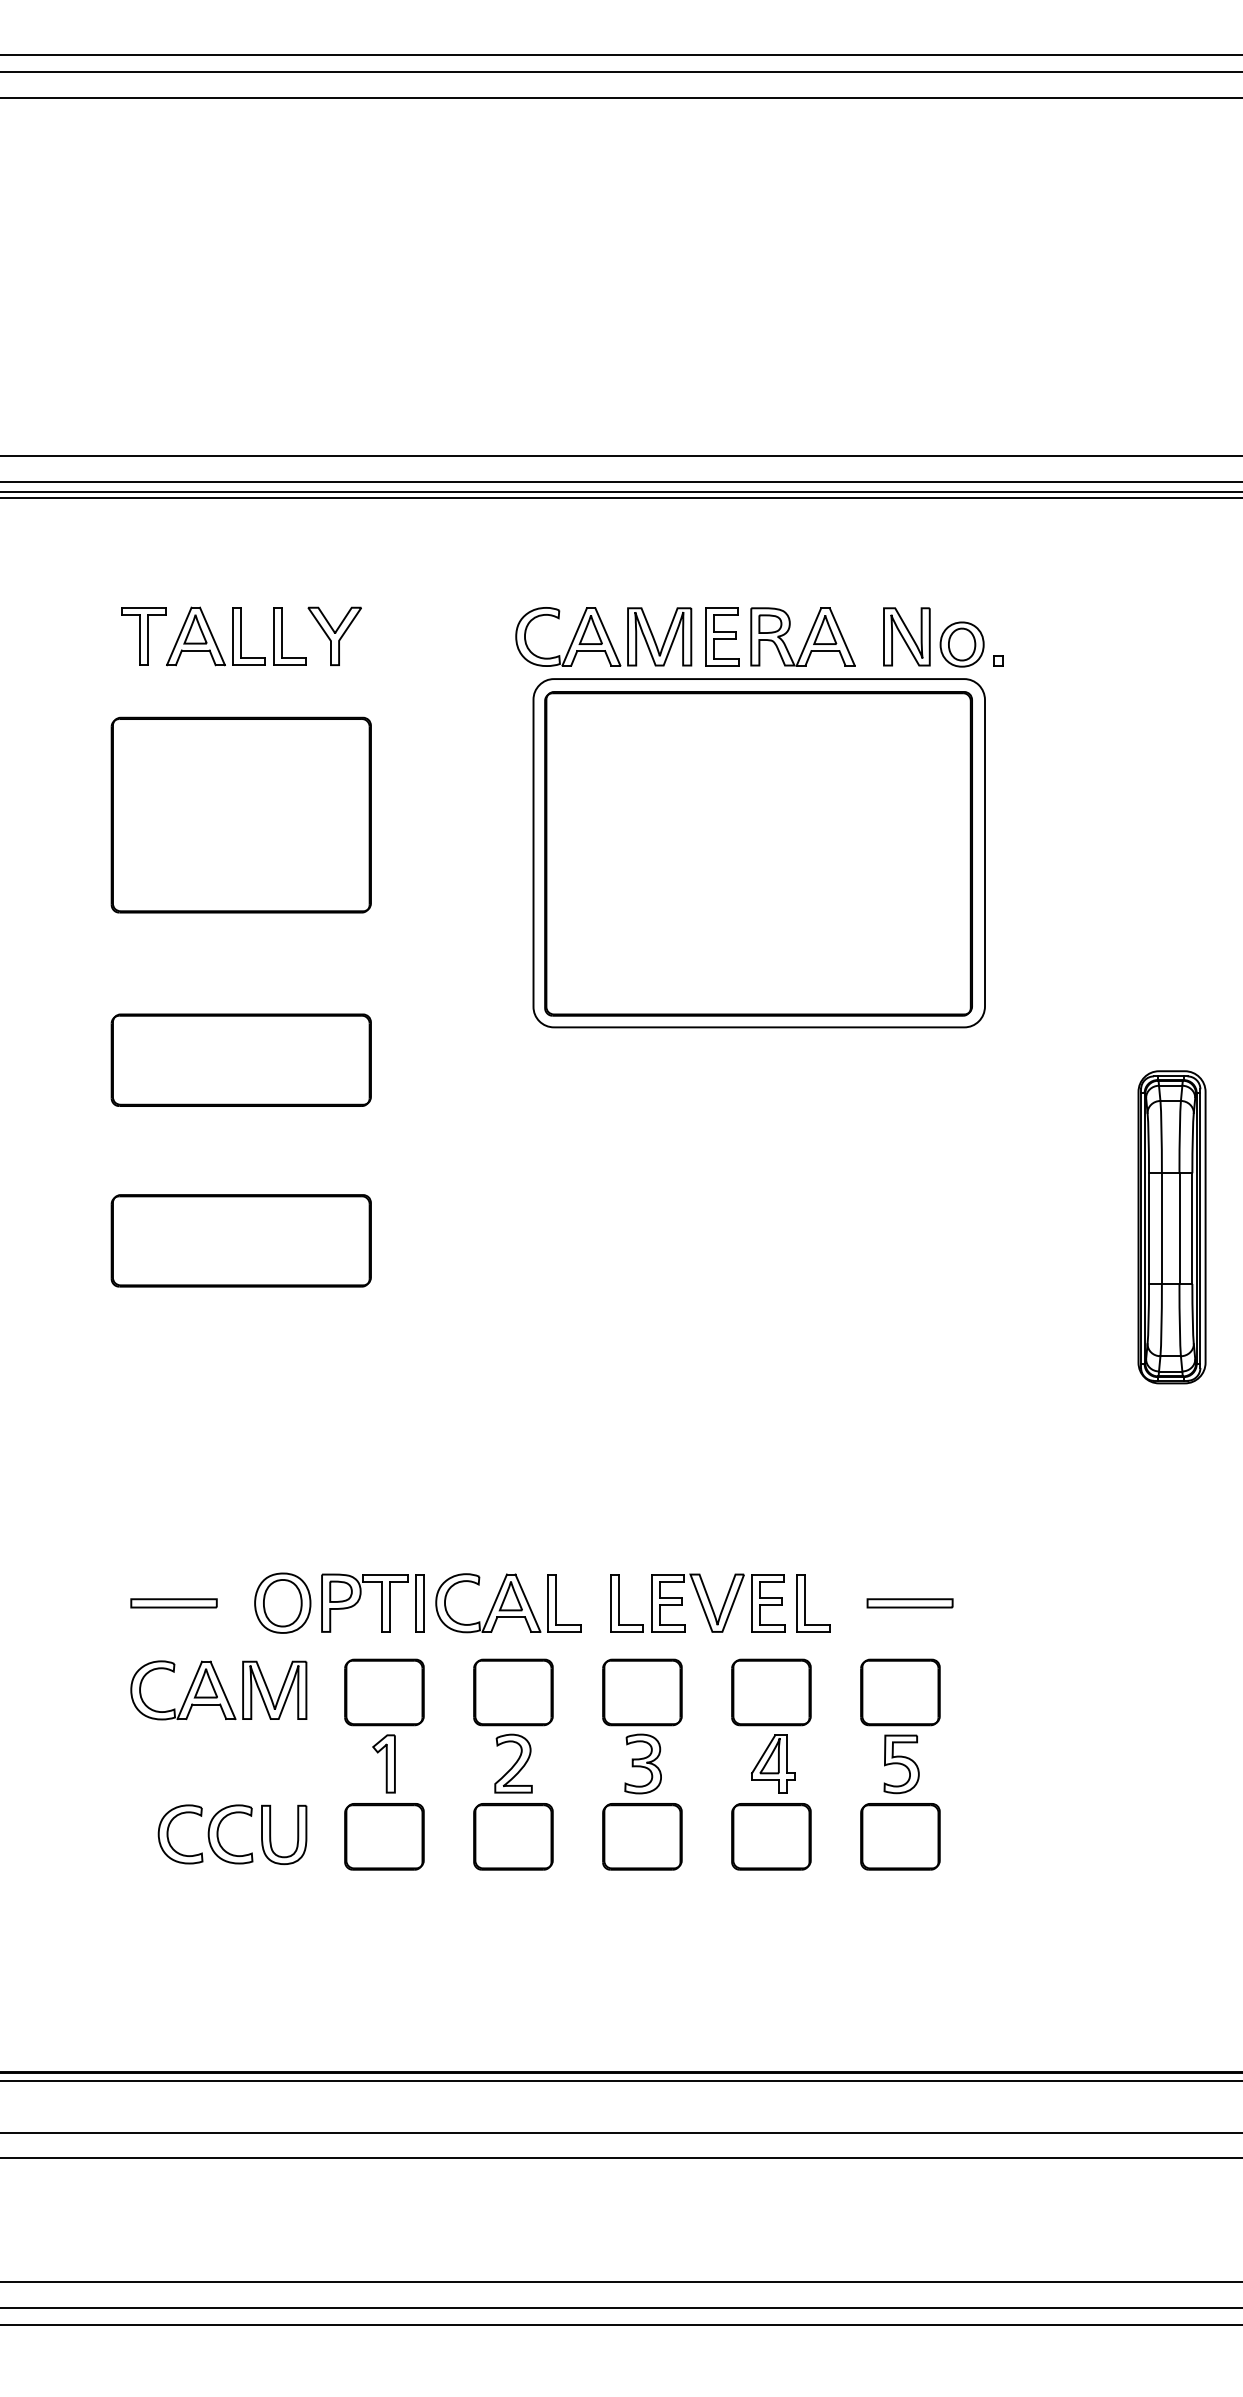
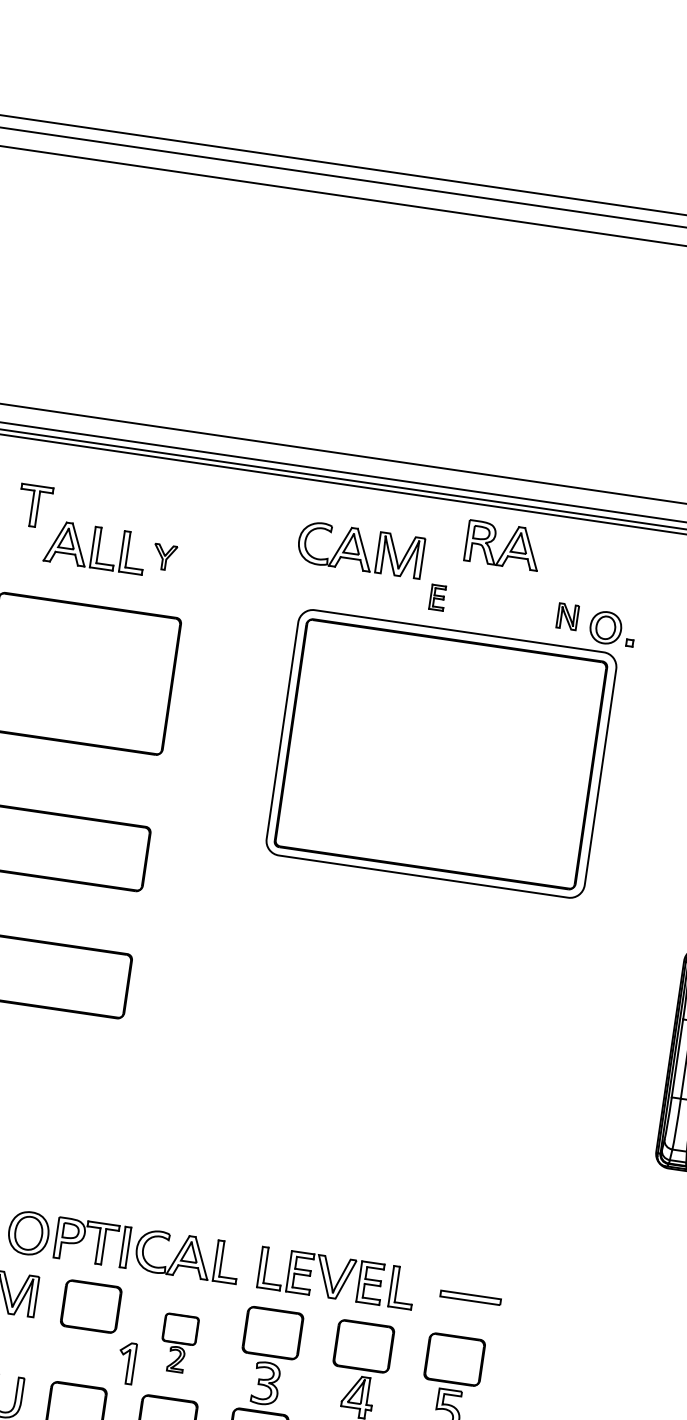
part: (334, 635) -> (164, 556), size x0.6
part: (143, 636) -> (34, 506), moved
part: (603, 636) -> (360, 549), moved
part: (722, 636) -> (437, 597), size x0.6
part: (802, 636) -> (503, 545), moved
part: (906, 636) -> (567, 616), size x0.6
part: (513, 1725) -> (178, 1343), size x0.6
part: (383, 1763) -> (126, 1362), moved

